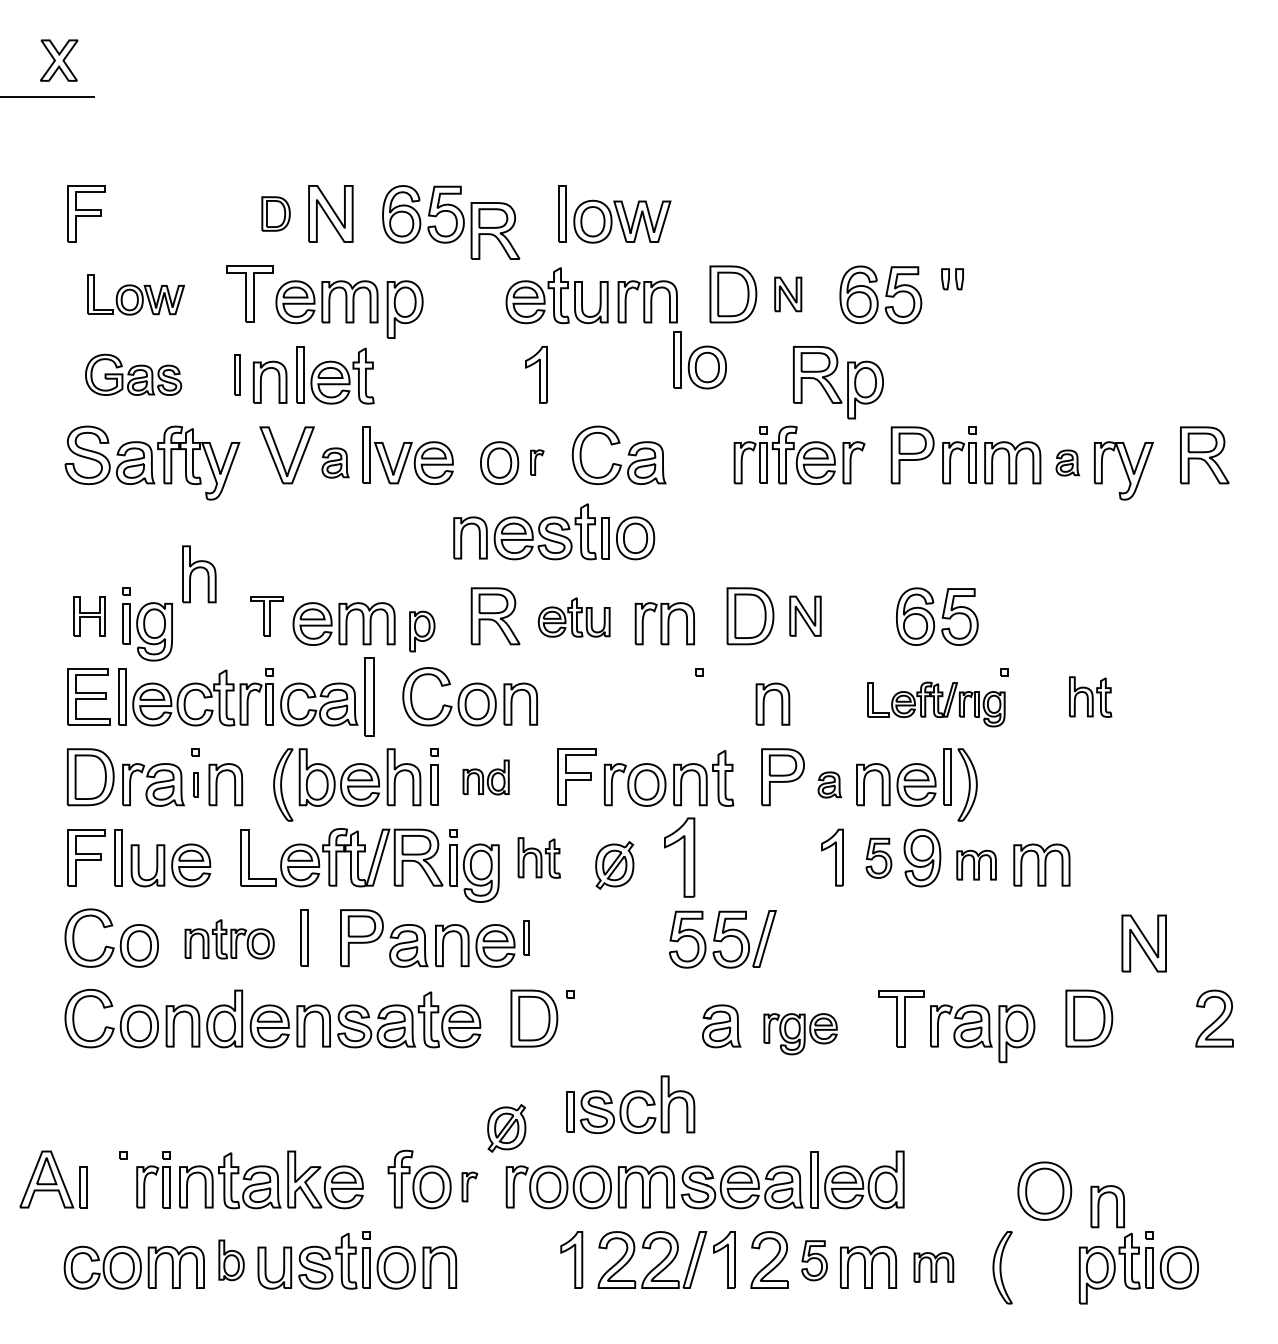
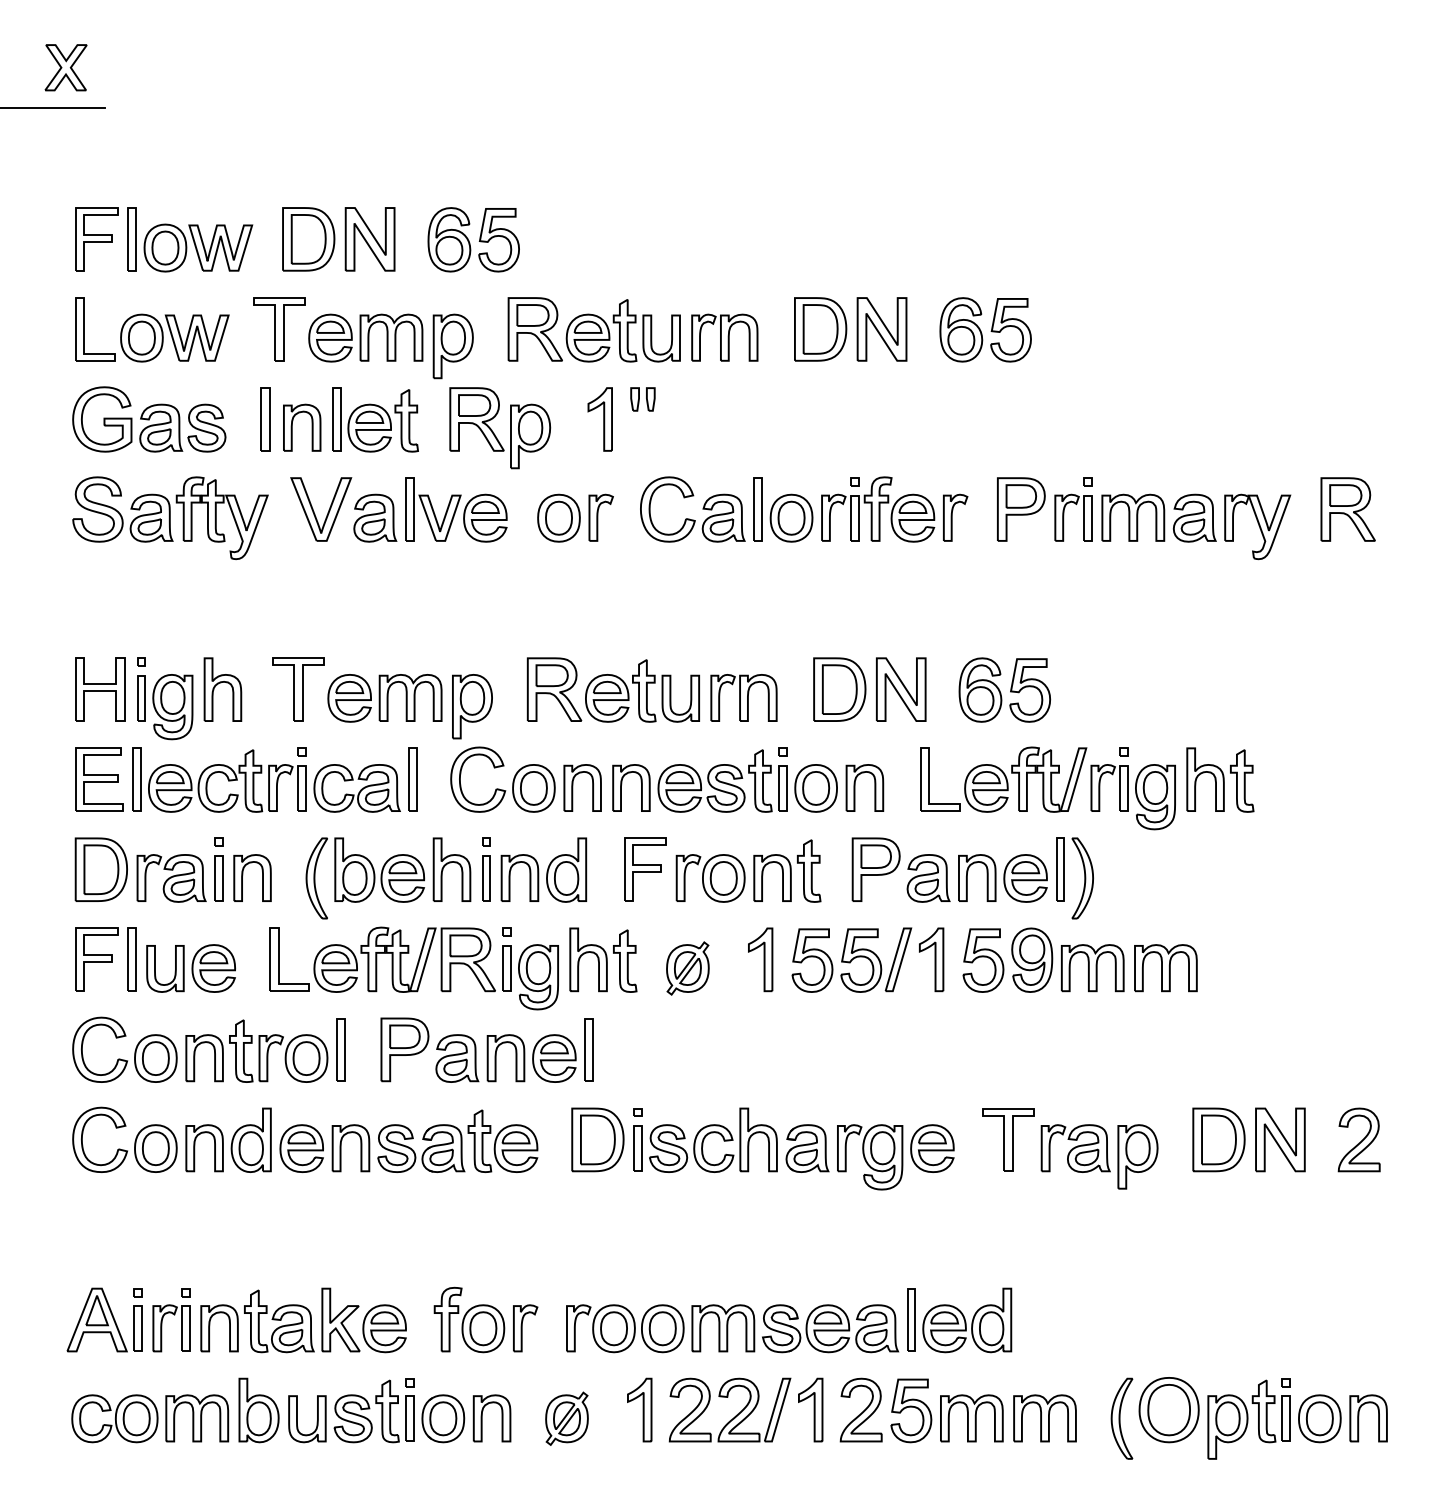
part: (275, 214) -> (308, 239), size x1.67
part: (615, 214) -> (190, 239), moved
part: (494, 231) -> (534, 329), moved
part: (952, 279) -> (642, 399), moved
part: (136, 294) -> (152, 329), size x1.43
part: (787, 294) -> (881, 329), size x1.67
part: (700, 359) -> (783, 509), moved
part: (133, 374) -> (149, 419), size x1.43
part: (237, 374) -> (265, 419), size x1.43
part: (832, 385) -> (493, 431), moved
part: (335, 462) -> (375, 517), size x1.43
part: (536, 462) -> (600, 517), size x1.67
part: (1067, 462) -> (1194, 517), size x1.67
part: (553, 531) -> (724, 780), moved
part: (198, 568) -> (221, 683), moved
part: (89, 616) -> (100, 689), size x1.43
part: (266, 616) -> (298, 689), size x1.43
part: (805, 616) -> (901, 689), size x1.43
part: (936, 616) -> (1004, 689), moved
part: (574, 617) -> (642, 690), size x1.43
part: (422, 631) -> (472, 706), size x1.43
part: (368, 696) -> (412, 779), size x0.71
part: (1090, 696) -> (1220, 779), size x1.43
part: (936, 704) -> (1047, 788), size x1.67
part: (485, 776) -> (543, 869), size x1.67
part: (195, 785) -> (218, 878), size x1.67
part: (829, 785) -> (928, 878), size x1.67
part: (539, 857) -> (603, 959), size x1.43
part: (679, 857) -> (760, 959), size x0.71
part: (878, 858) -> (983, 960), size x1.43
part: (976, 865) -> (1092, 968), size x1.43
part: (525, 937) -> (588, 1049), size x1.67
part: (229, 938) -> (256, 1050), size x1.43
part: (722, 938) -> (851, 959), moved
part: (1144, 943) -> (1280, 1139), moved
part: (800, 1034) -> (895, 1157), size x1.43
part: (630, 1104) -> (705, 1139), moved
part: (506, 1128) -> (566, 1418), moved
part: (53, 1179) -> (104, 1319), moved
part: (469, 1187) -> (525, 1328), size x1.43
part: (1044, 1191) -> (1168, 1410), moved
part: (1099, 1206) -> (1359, 1418), moved
part: (231, 1260) -> (258, 1410), size x1.43
part: (814, 1260) -> (911, 1410), size x1.43
part: (933, 1267) -> (1044, 1418), size x1.43

